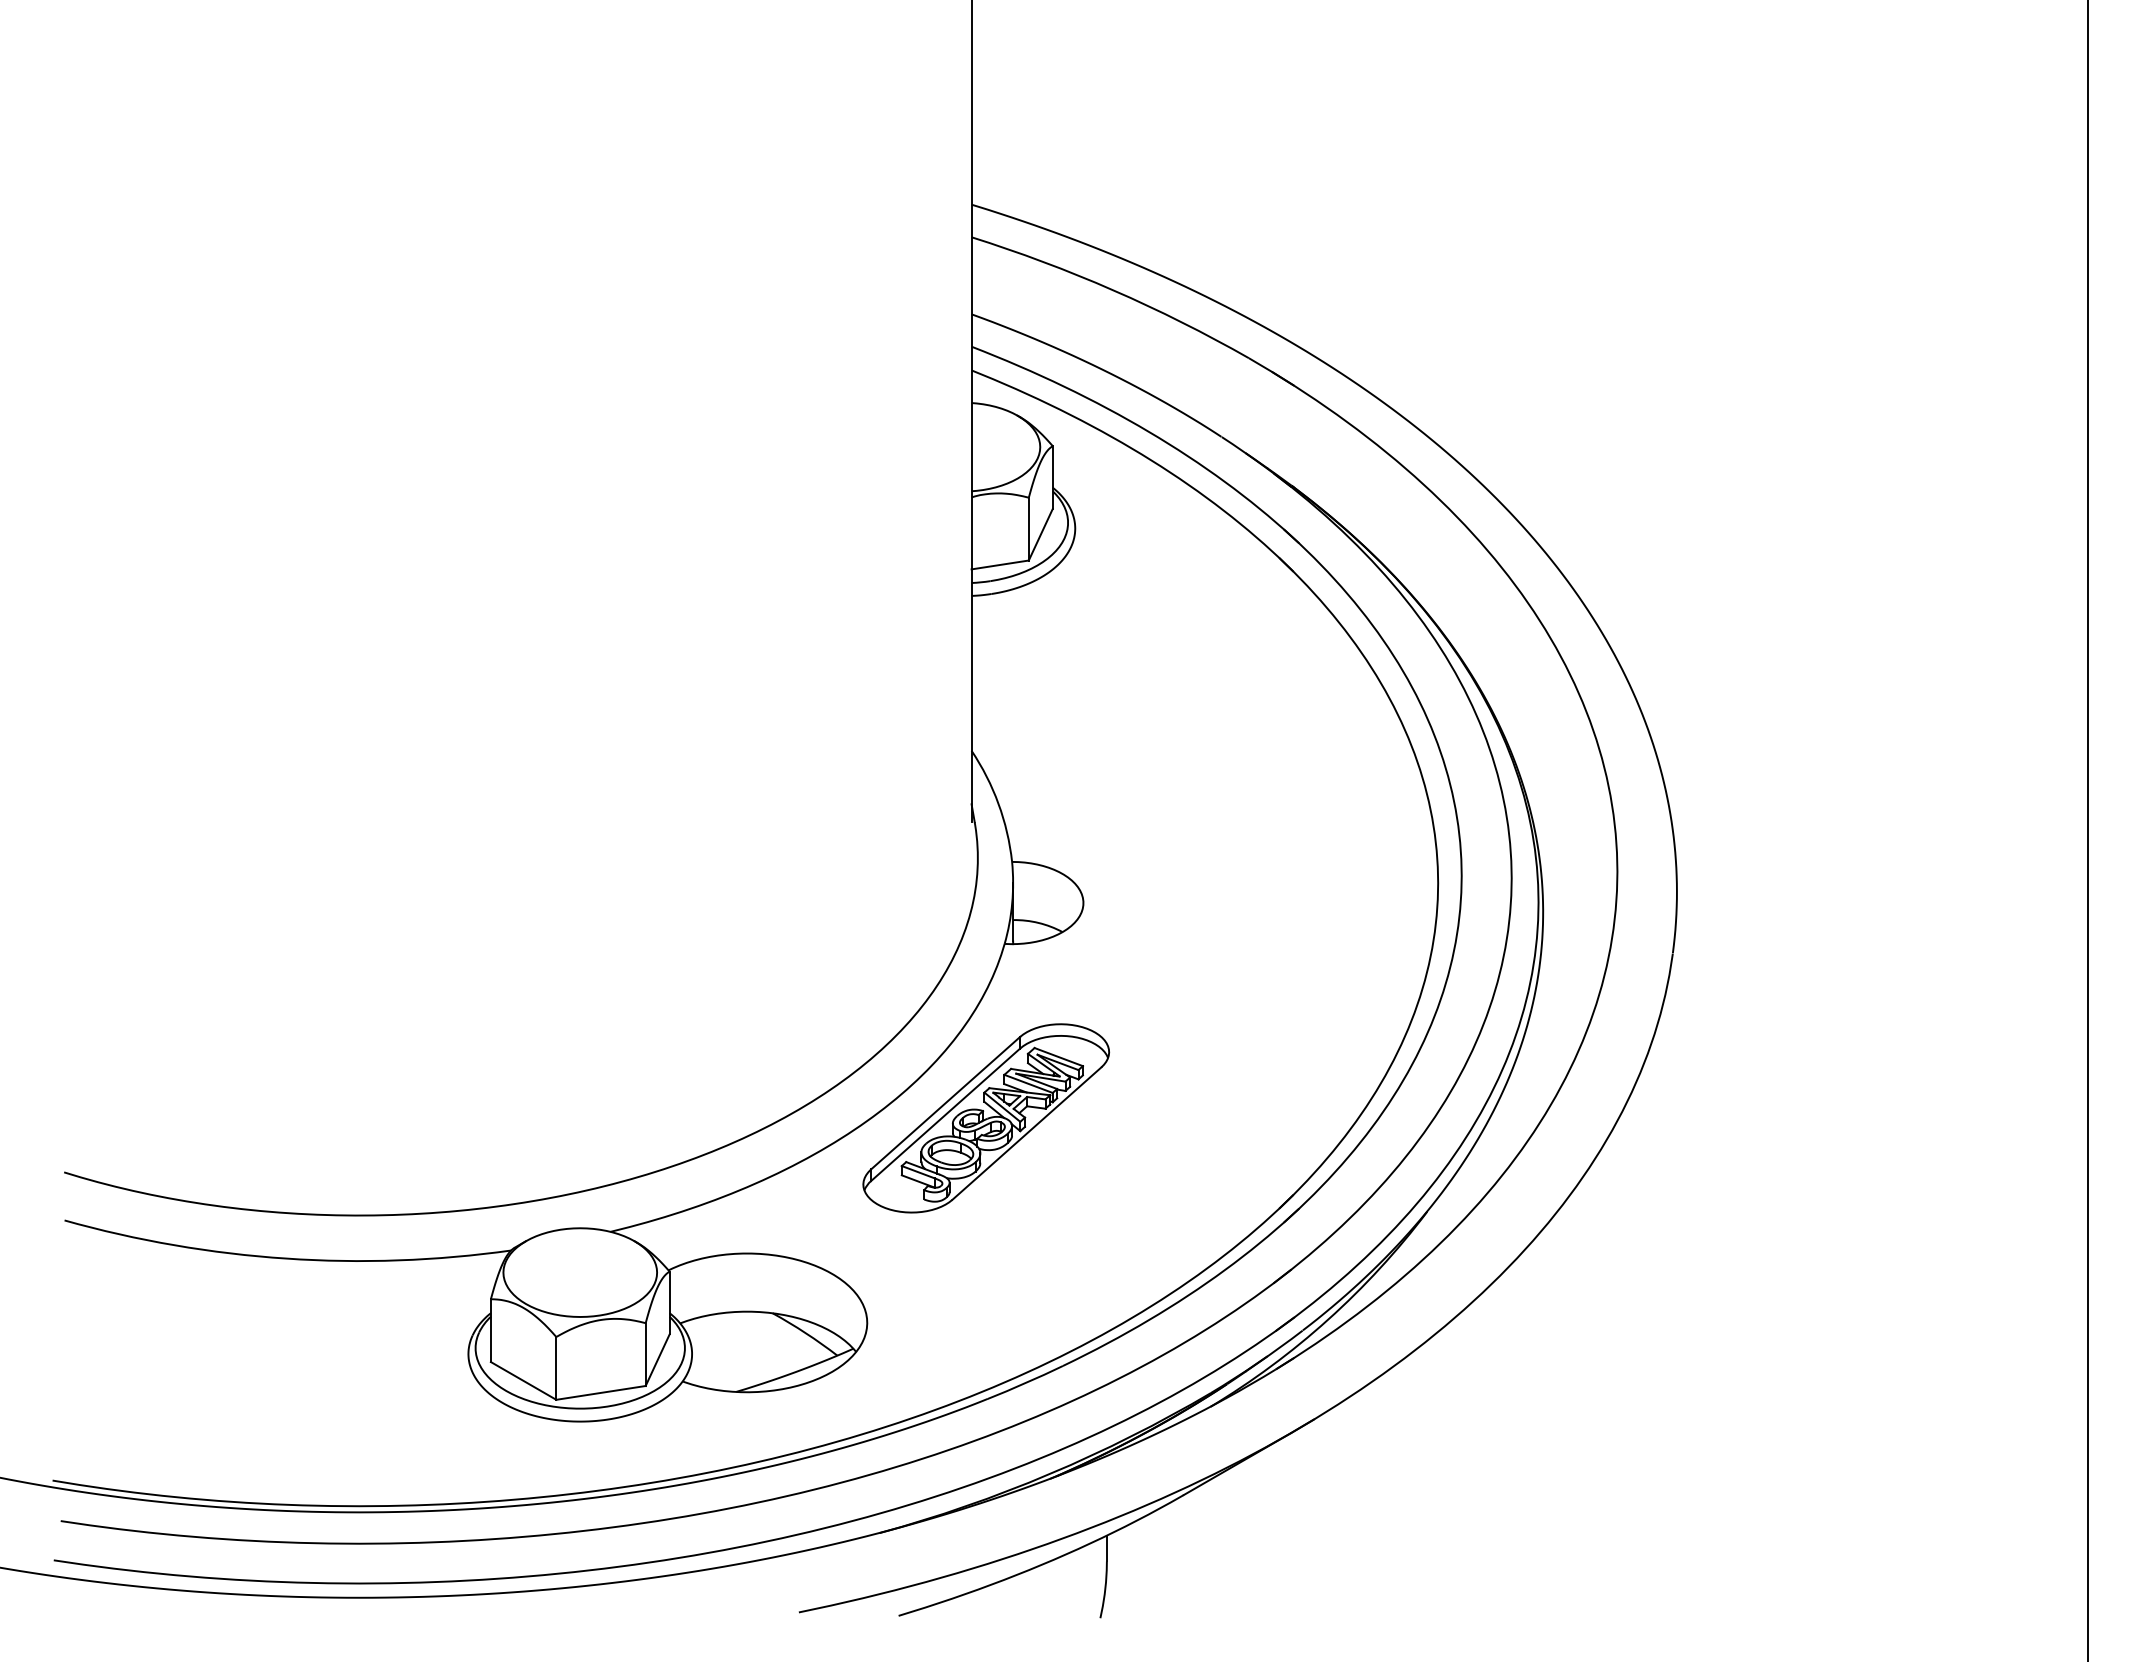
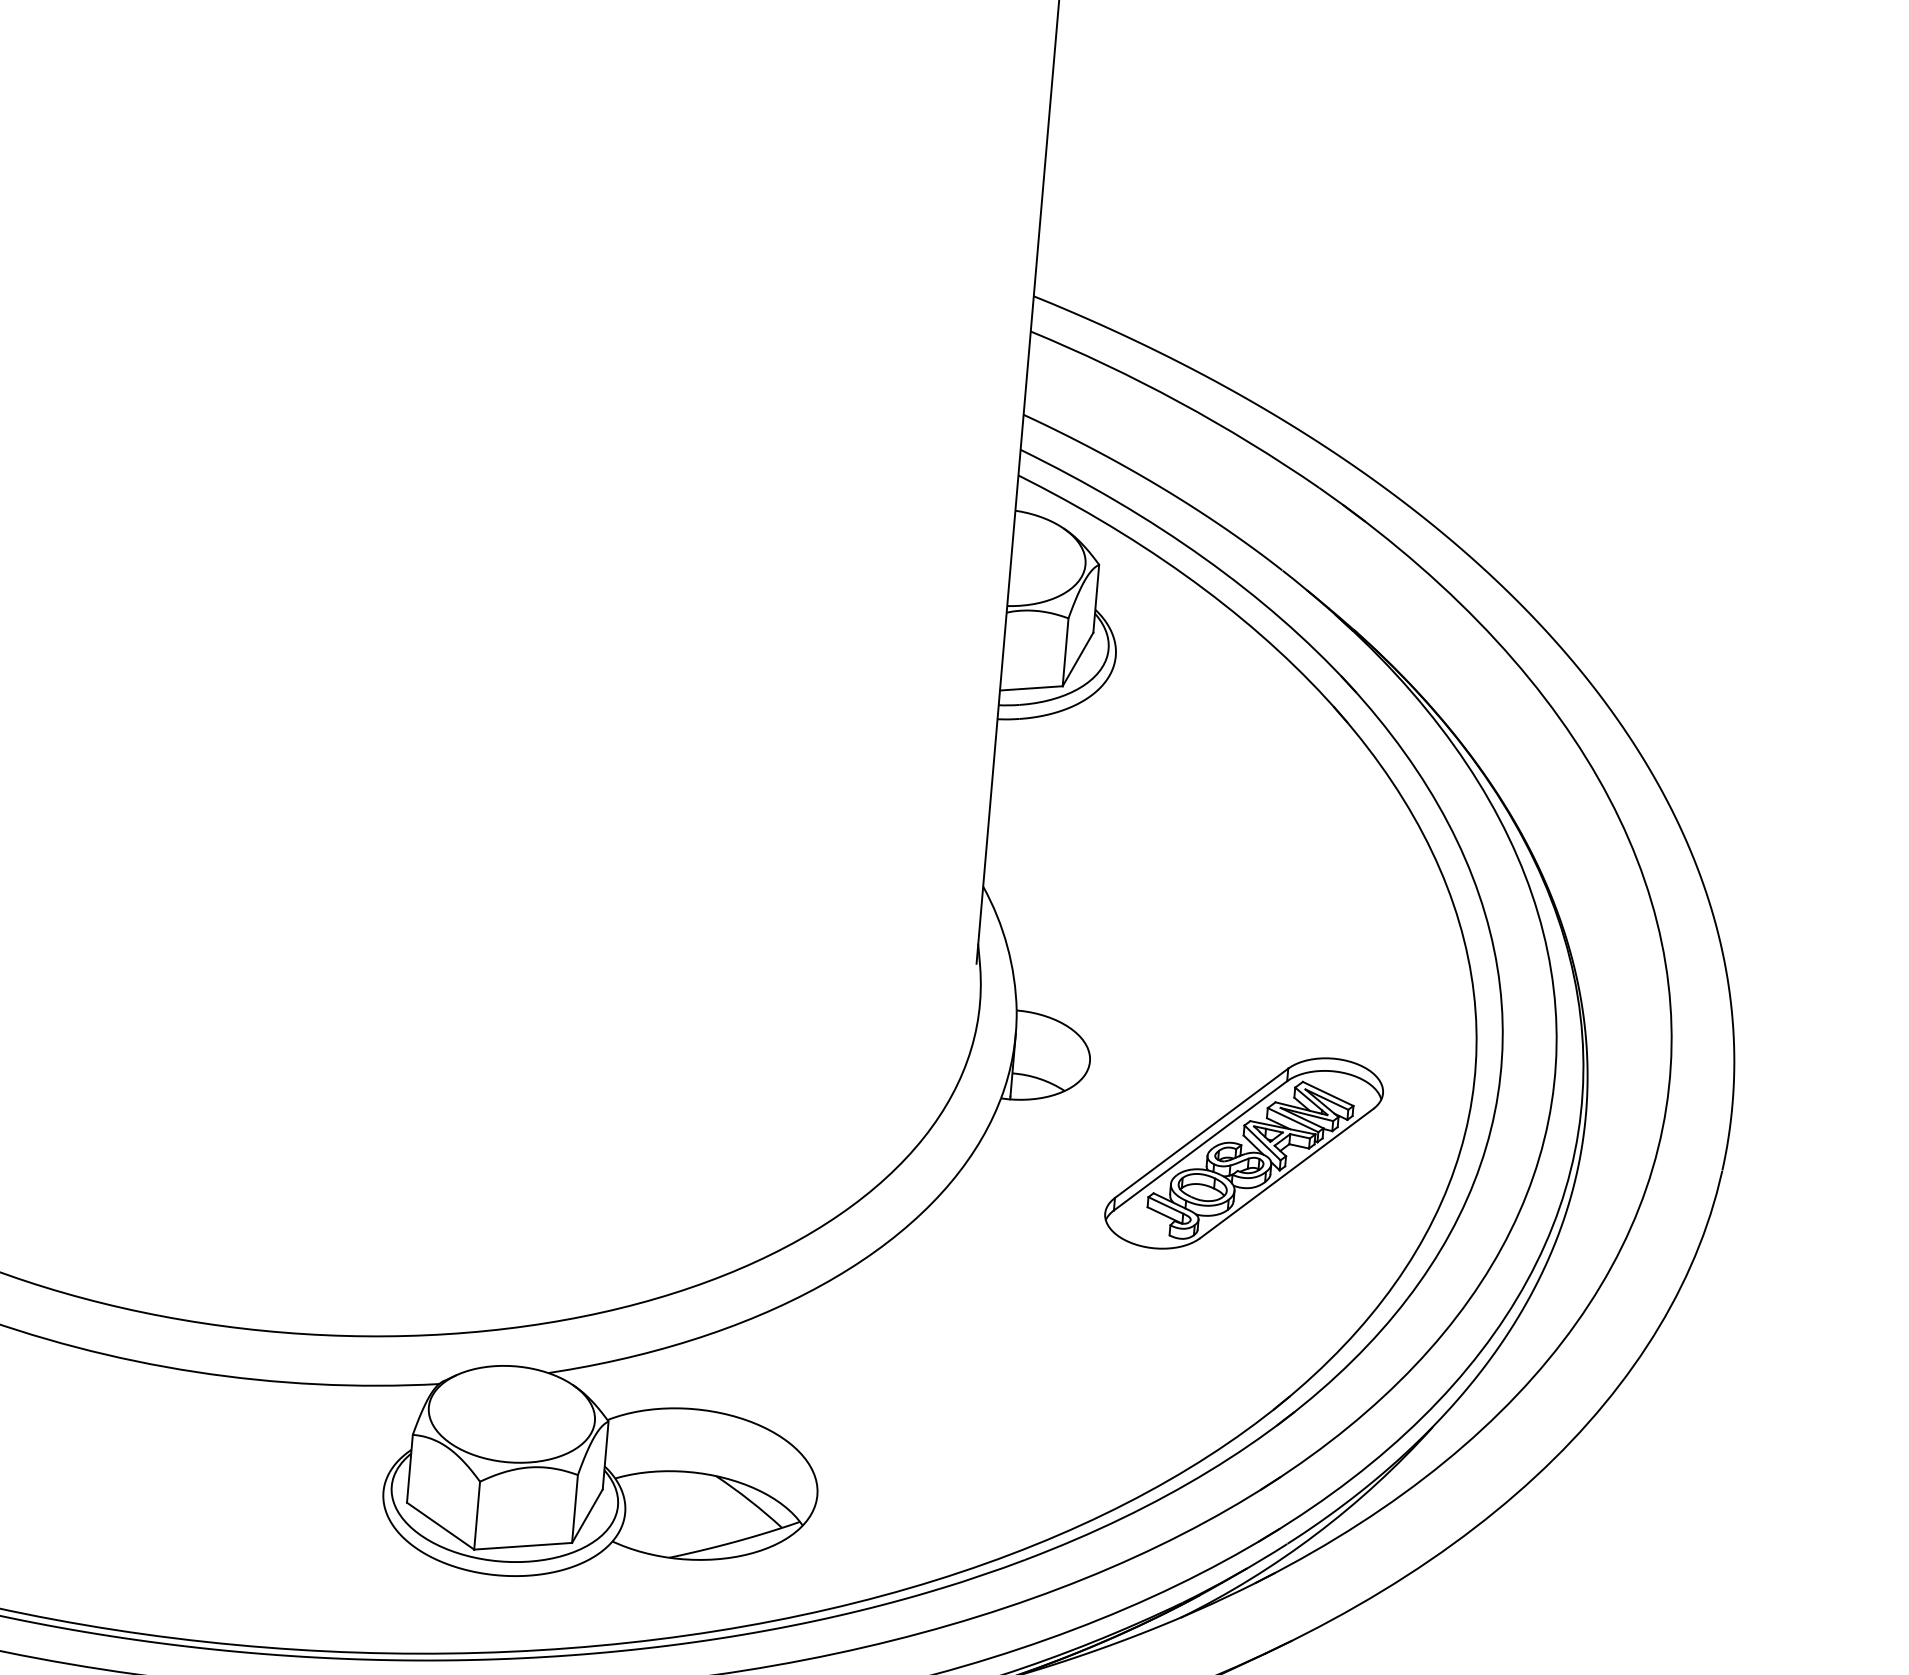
part: (985, 1118) -> (1243, 1153), moved

